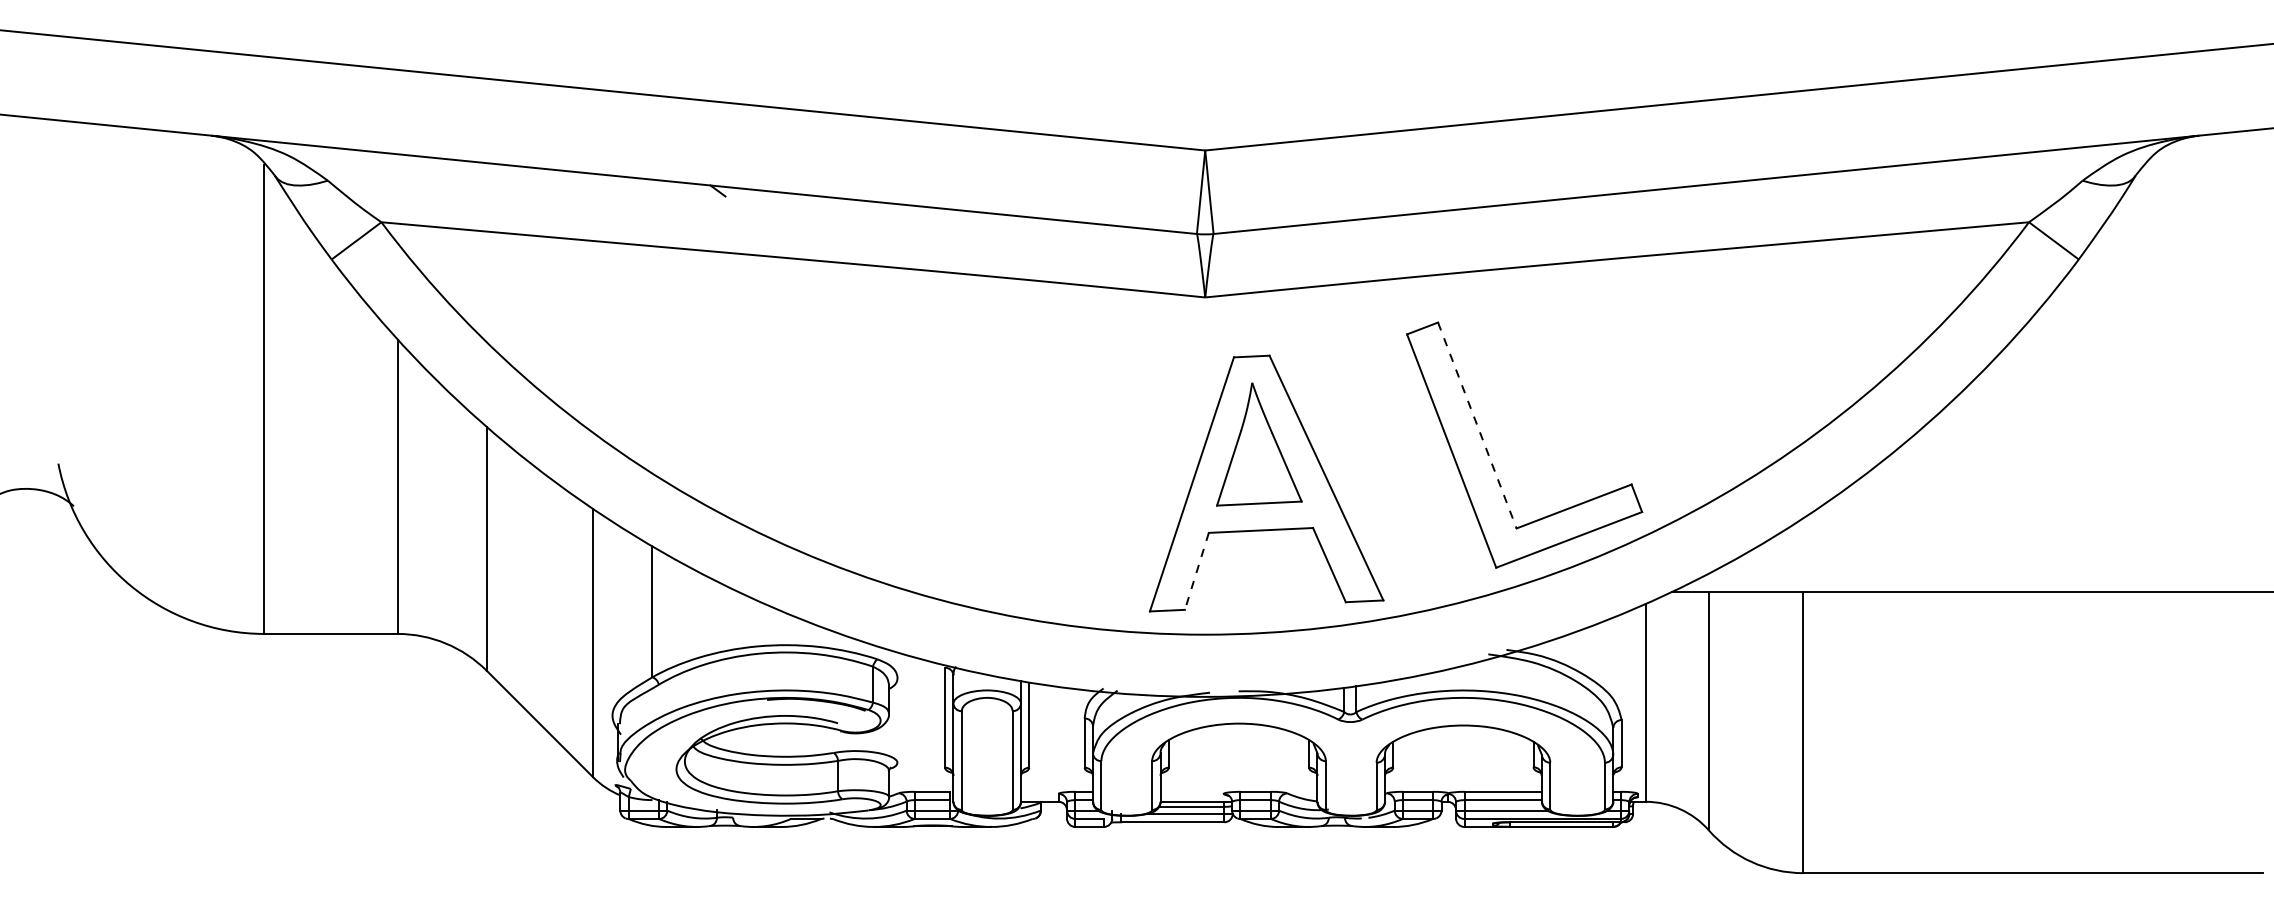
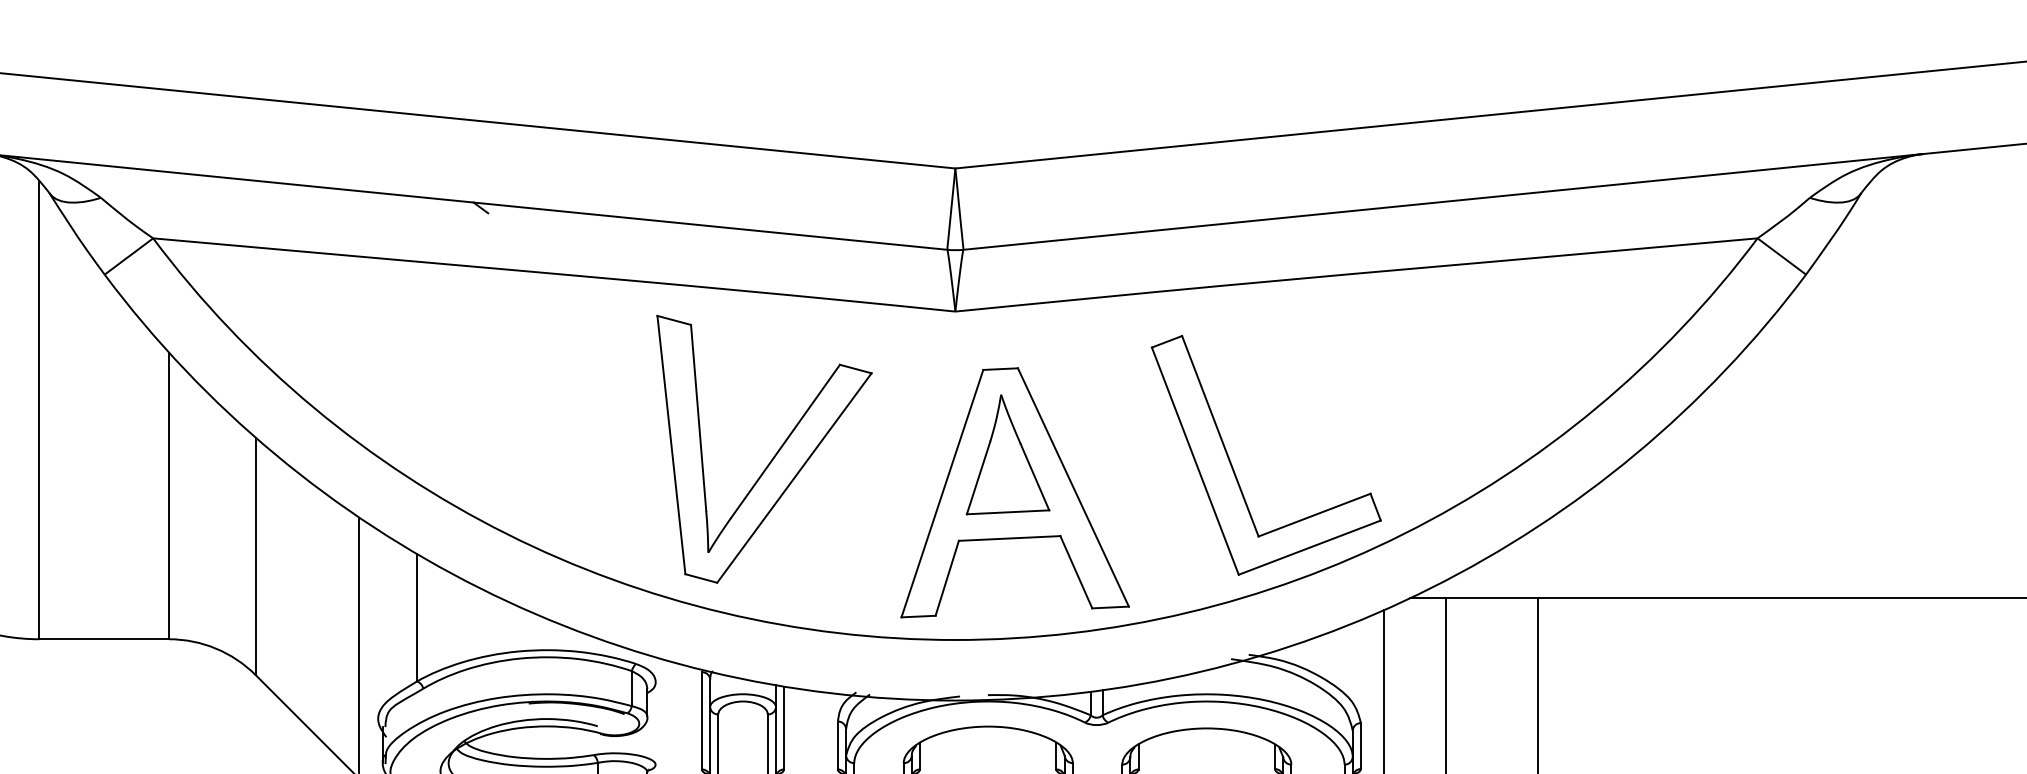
line: (1477, 425) -> (1220, 436), dashed -> solid
part: (1019, 444) -> (774, 454), added
line: (1196, 571) -> (946, 578), dashed -> solid

